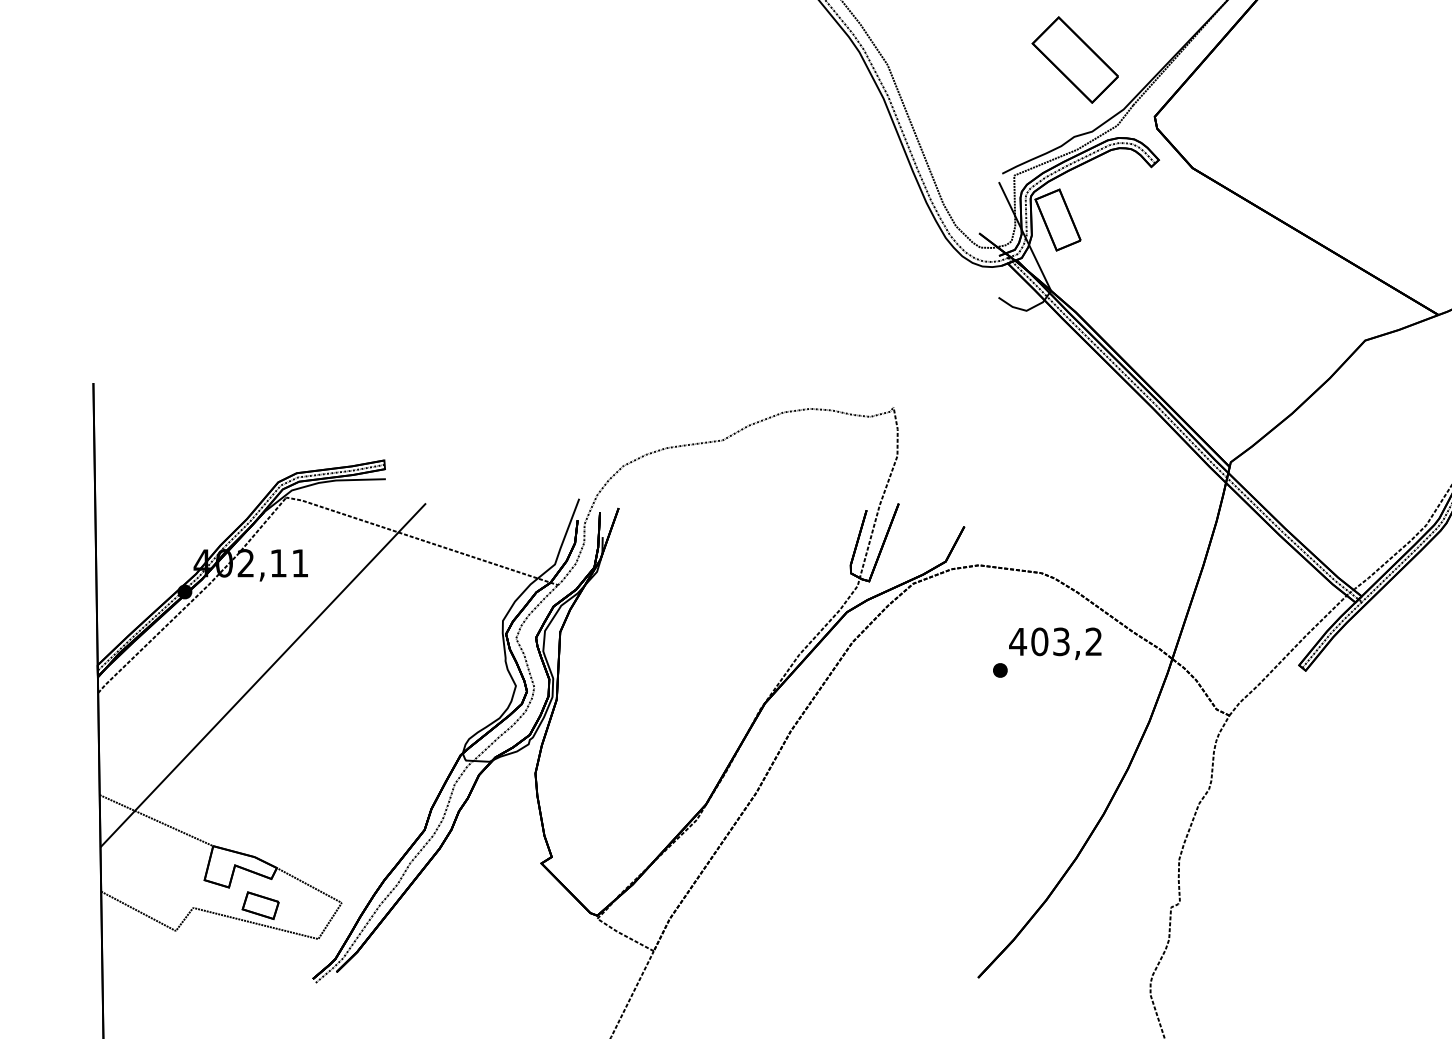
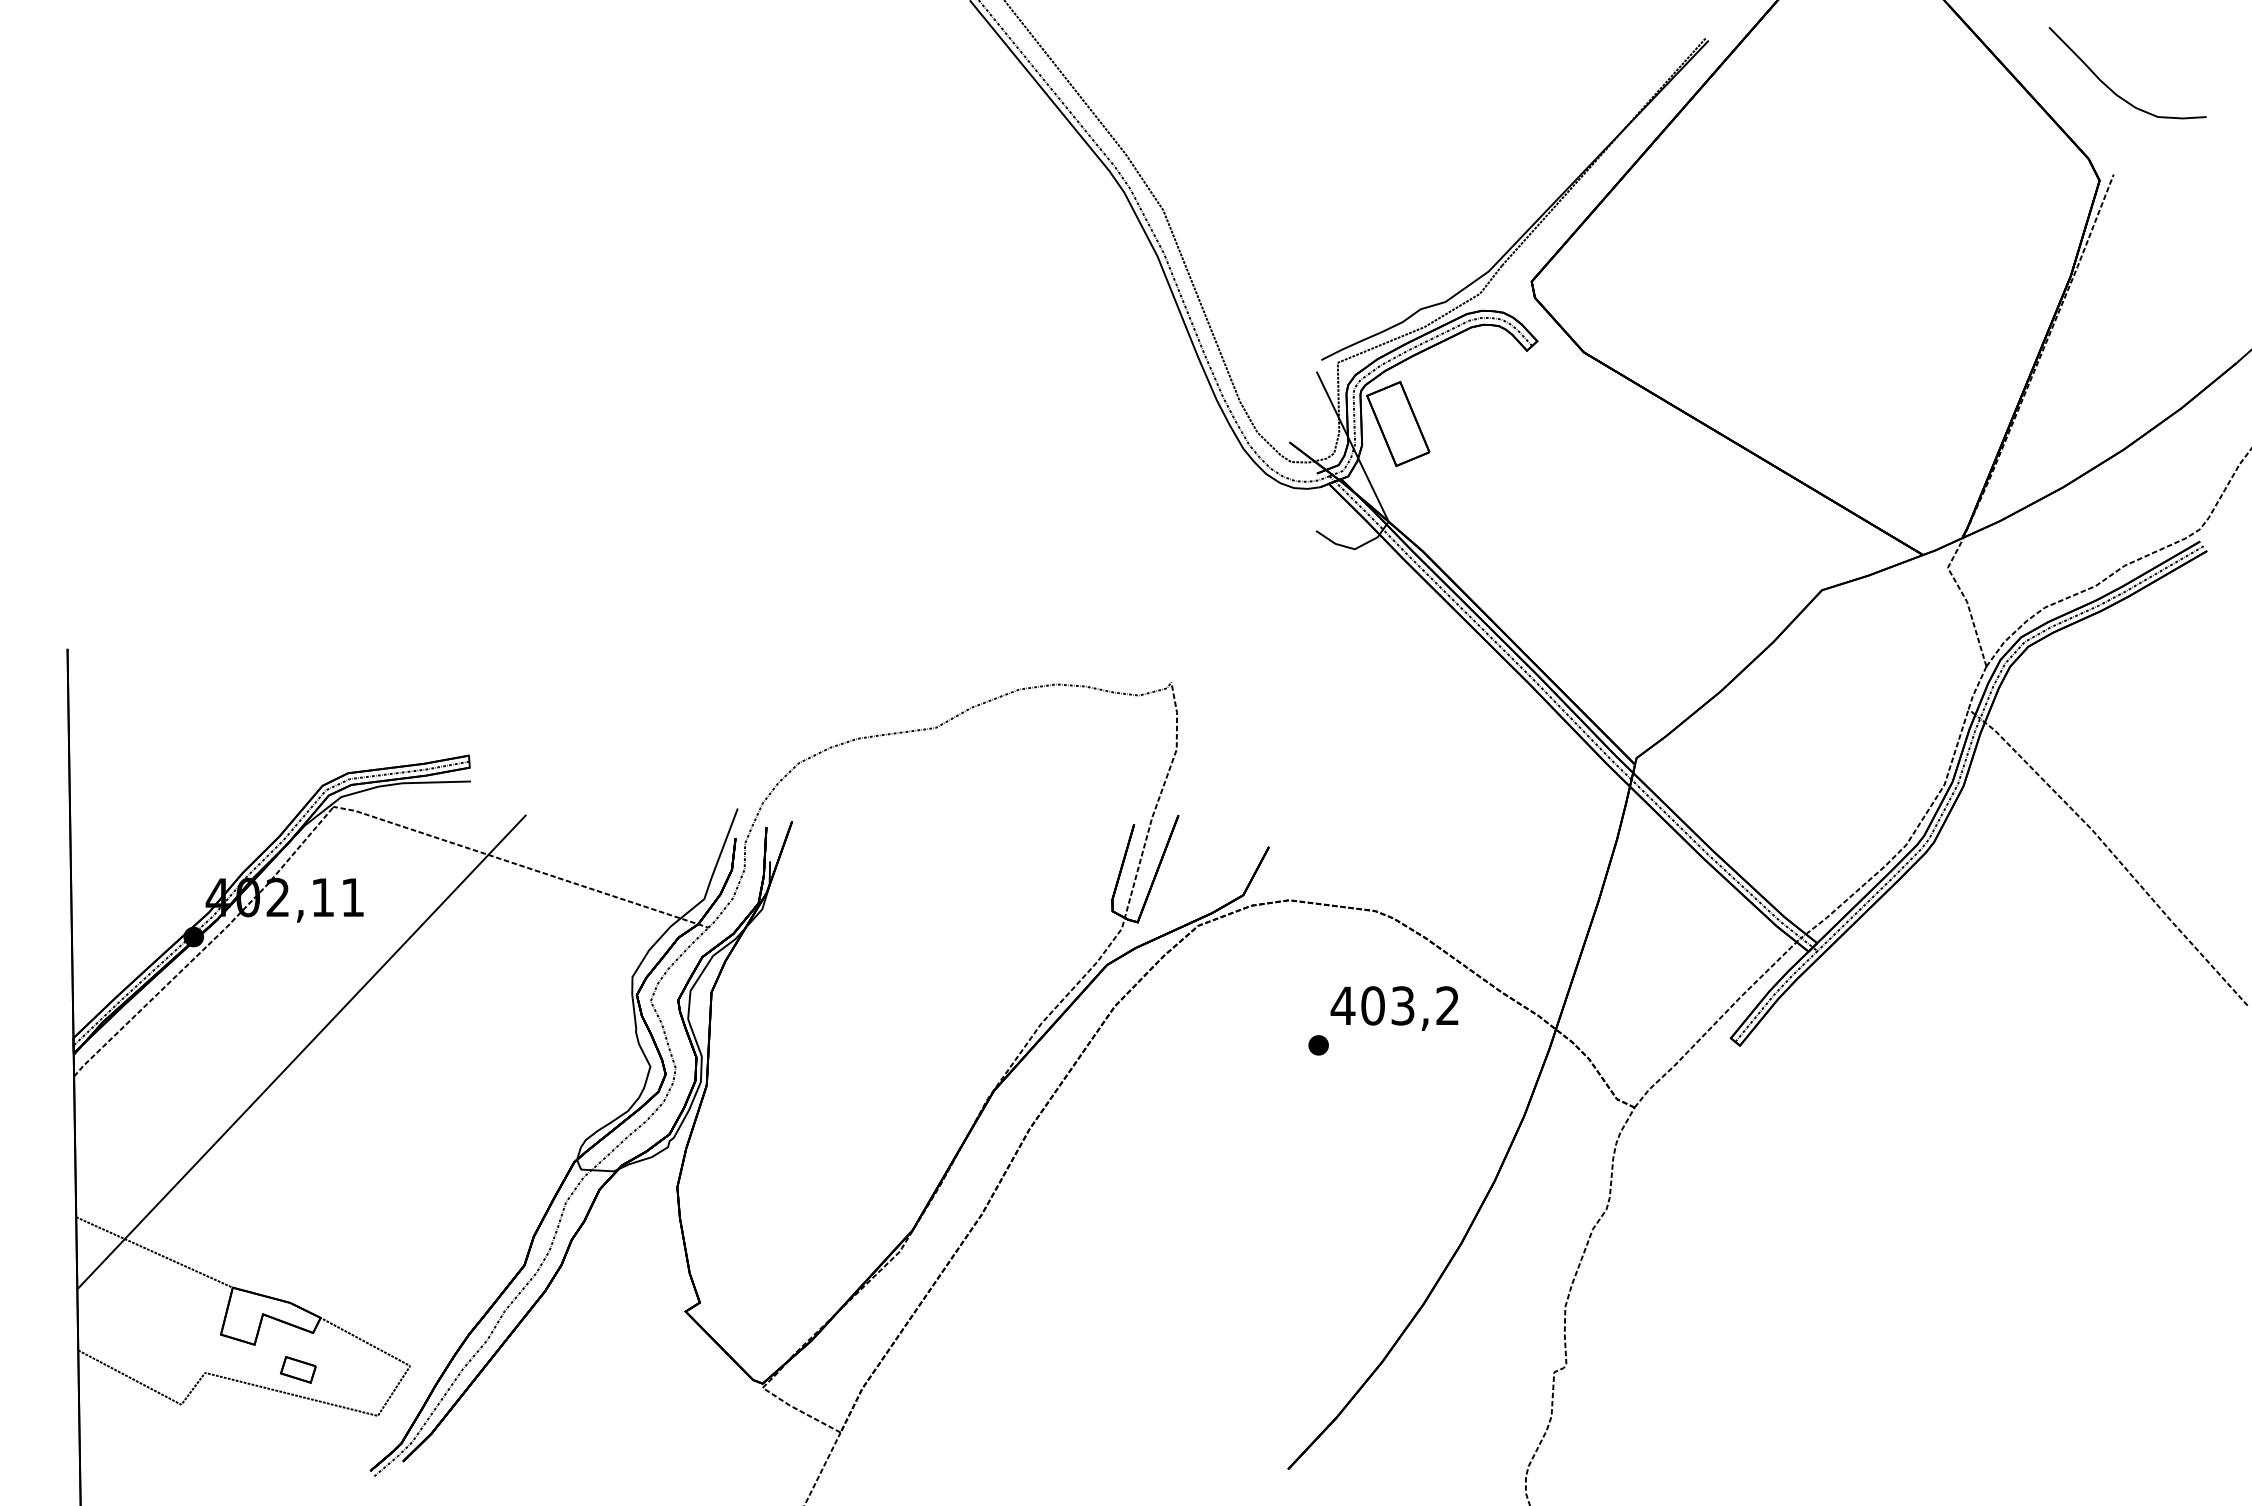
part: (1074, 60) -> (1421, 203), removed
part: (260, 905) -> (298, 1369), size x0.7

